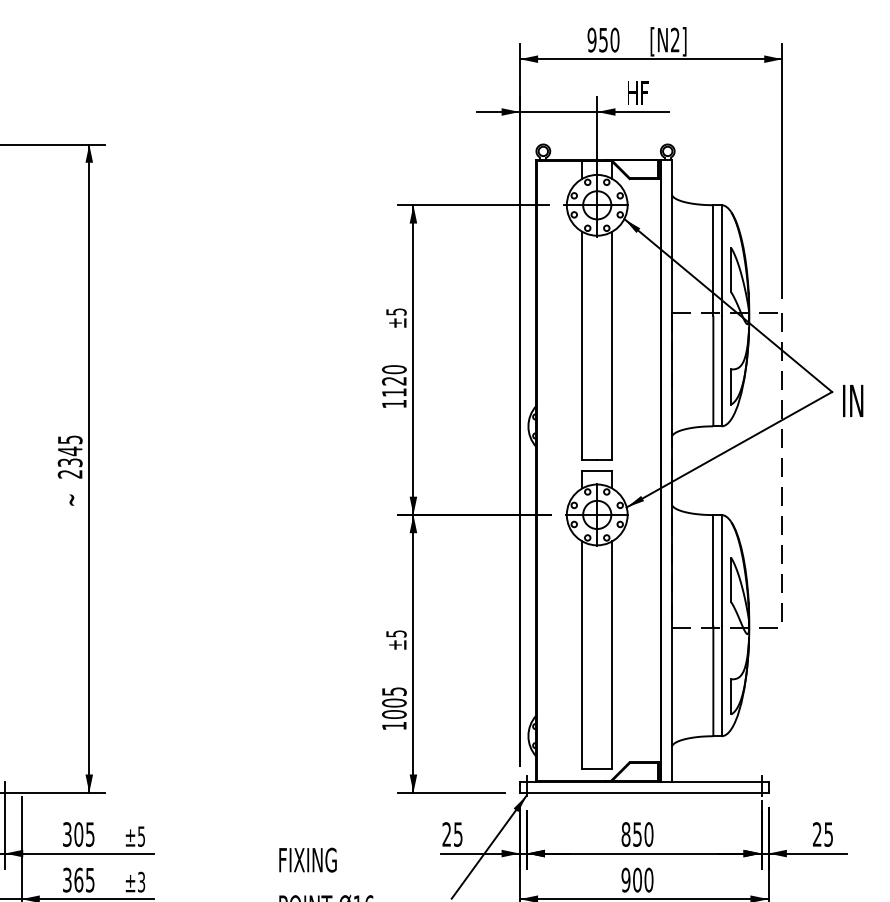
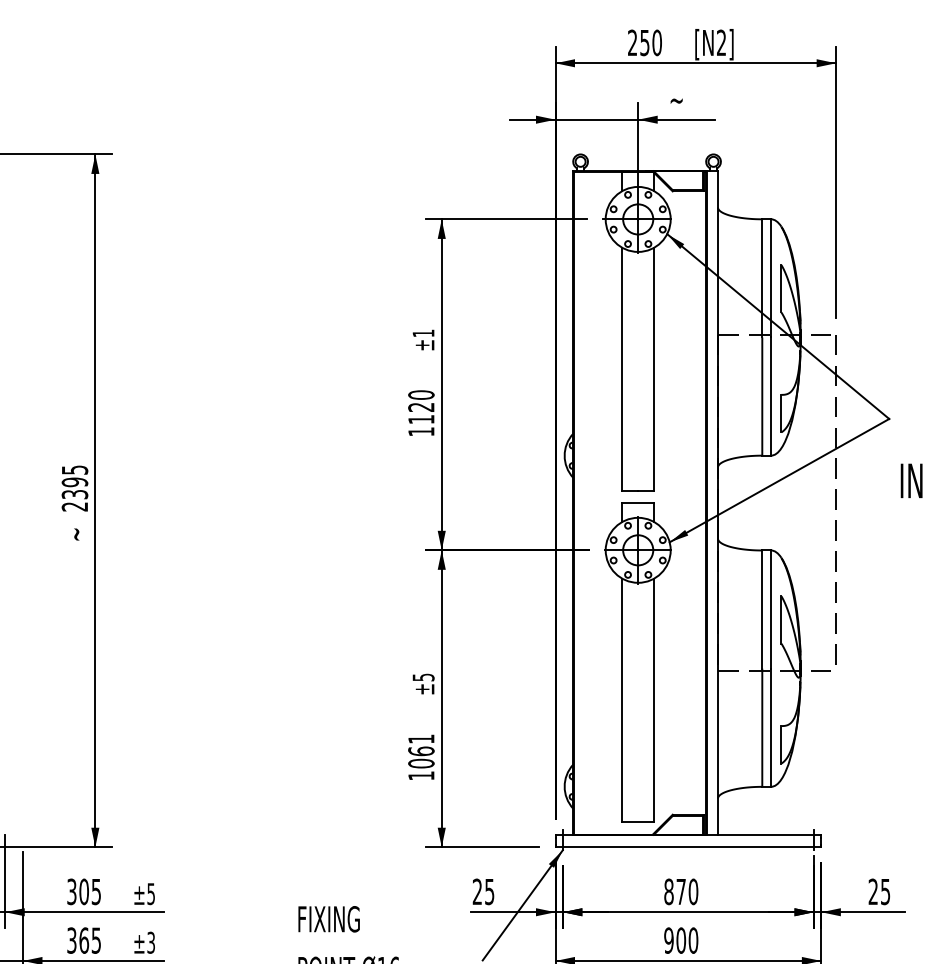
text: (591, 39) -> (632, 42), 950 -> 250
text: (637, 92) -> (681, 98), HF -> ~
text: (396, 311) -> (423, 332), ±5 -> ±1
text: (853, 400) -> (912, 480), moved
text: (69, 451) -> (74, 482), 2345 -> 2395
text: (394, 697) -> (421, 745), 1005 -> 1061
text: (637, 834) -> (681, 891), 850 -> 870

